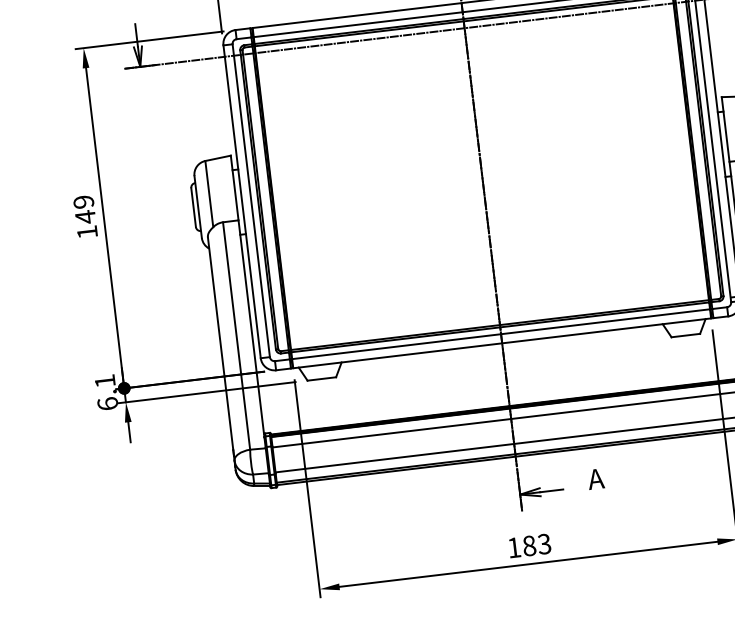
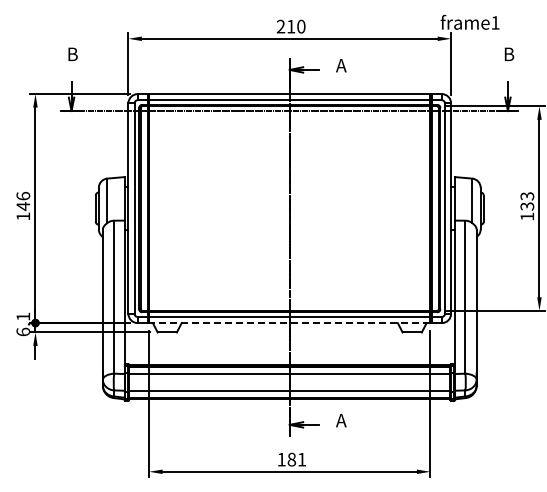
text: (84, 202) -> (23, 196), 149 -> 146
line: (501, 344) -> (289, 323), solid -> dashed
text: (543, 543) -> (301, 459), 183 -> 181

